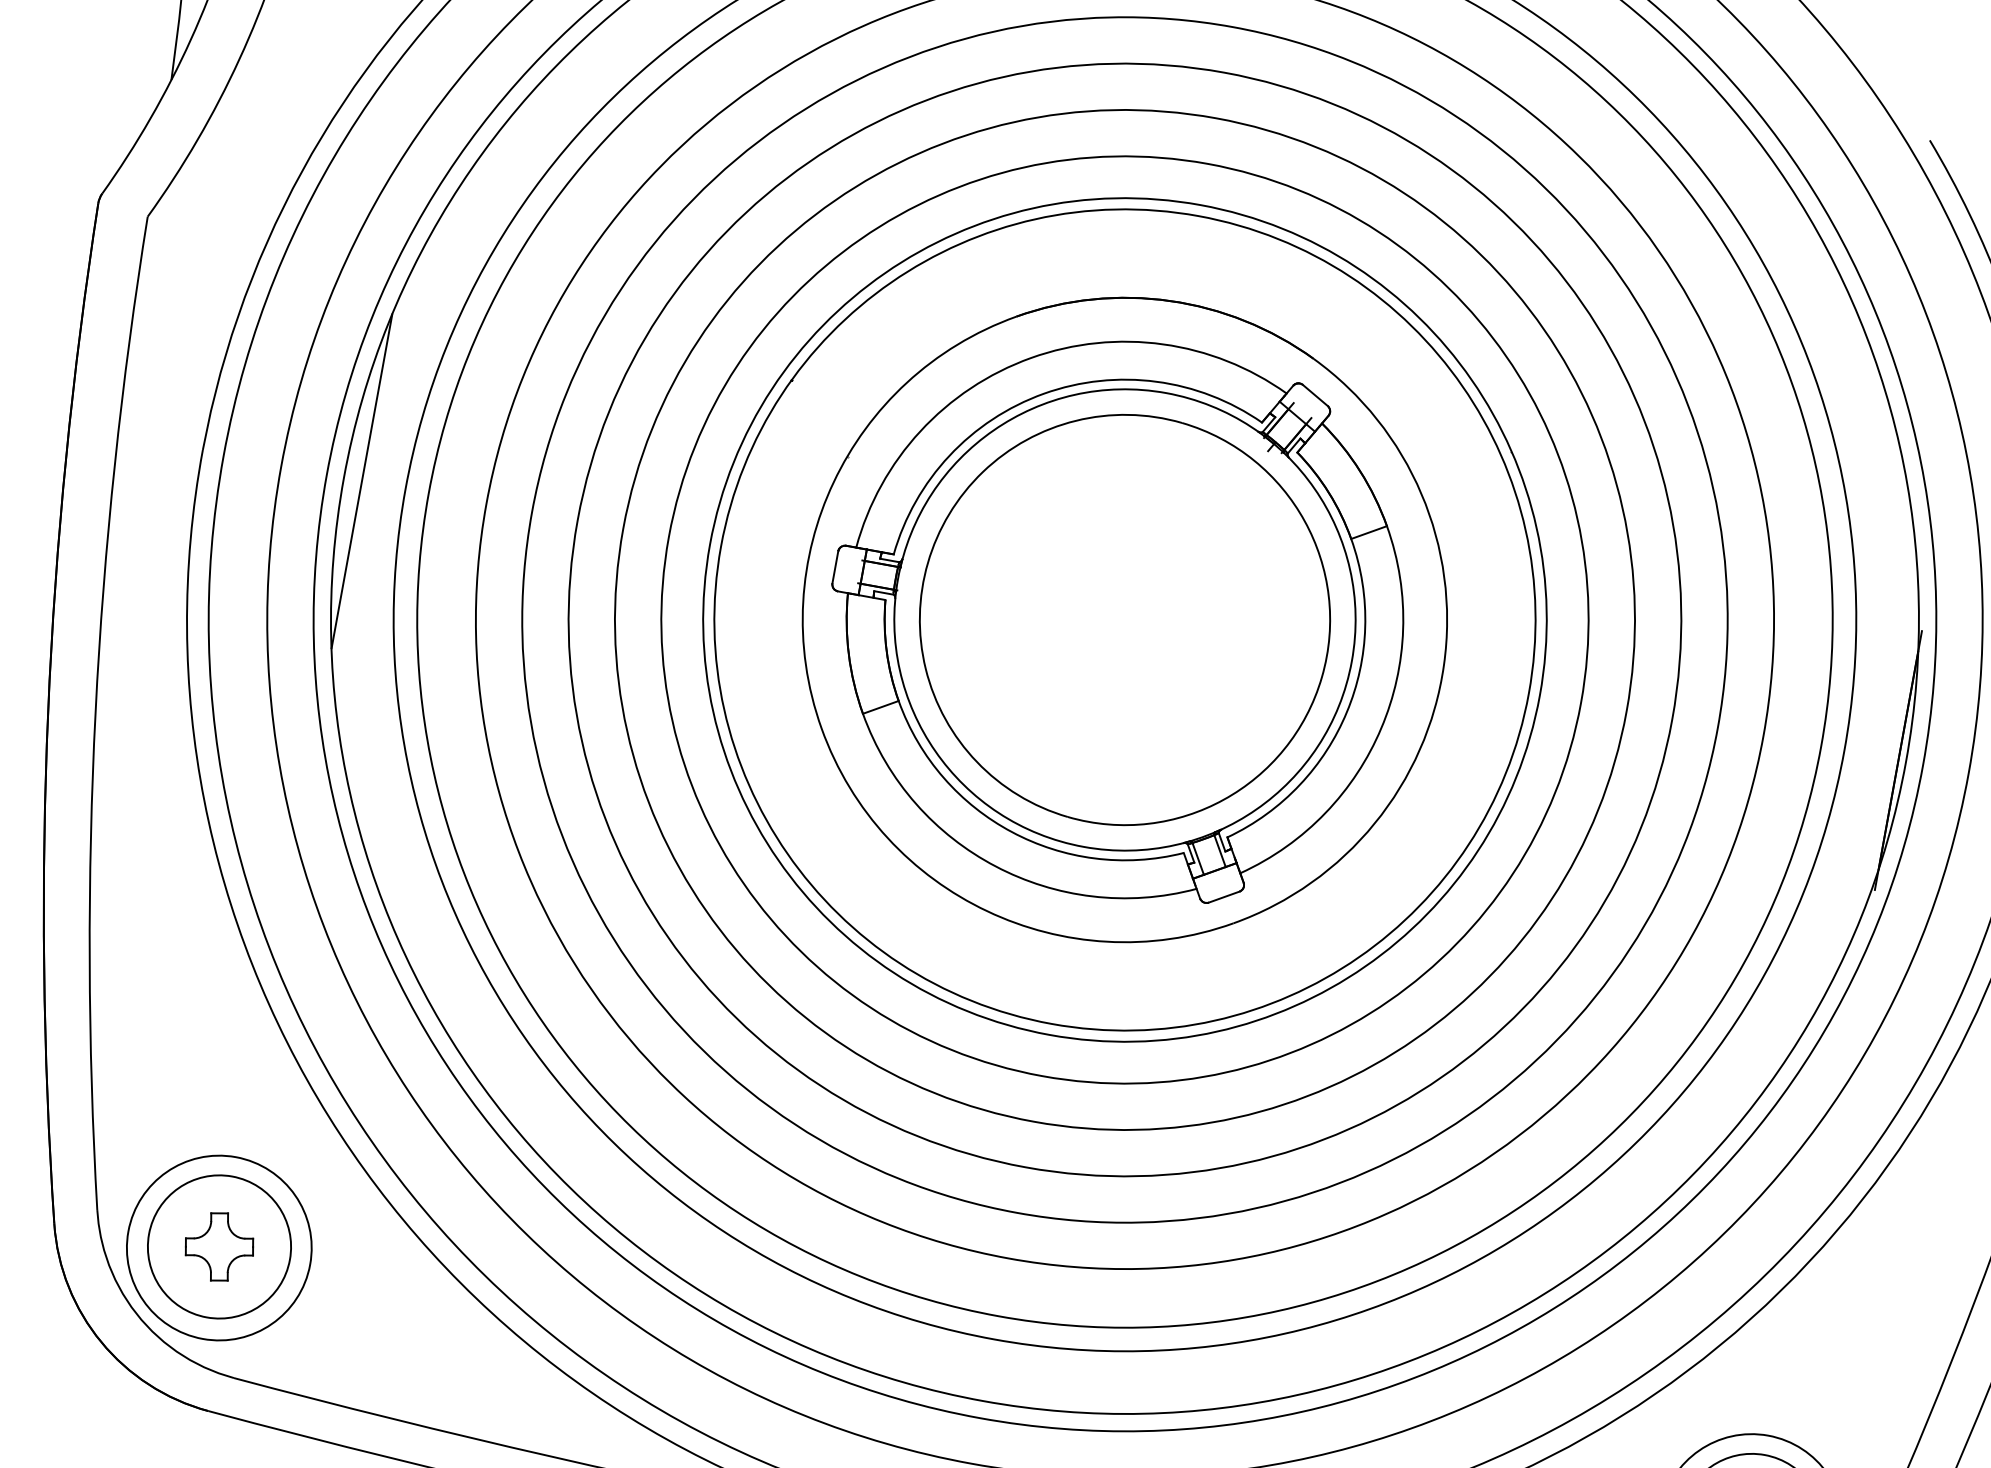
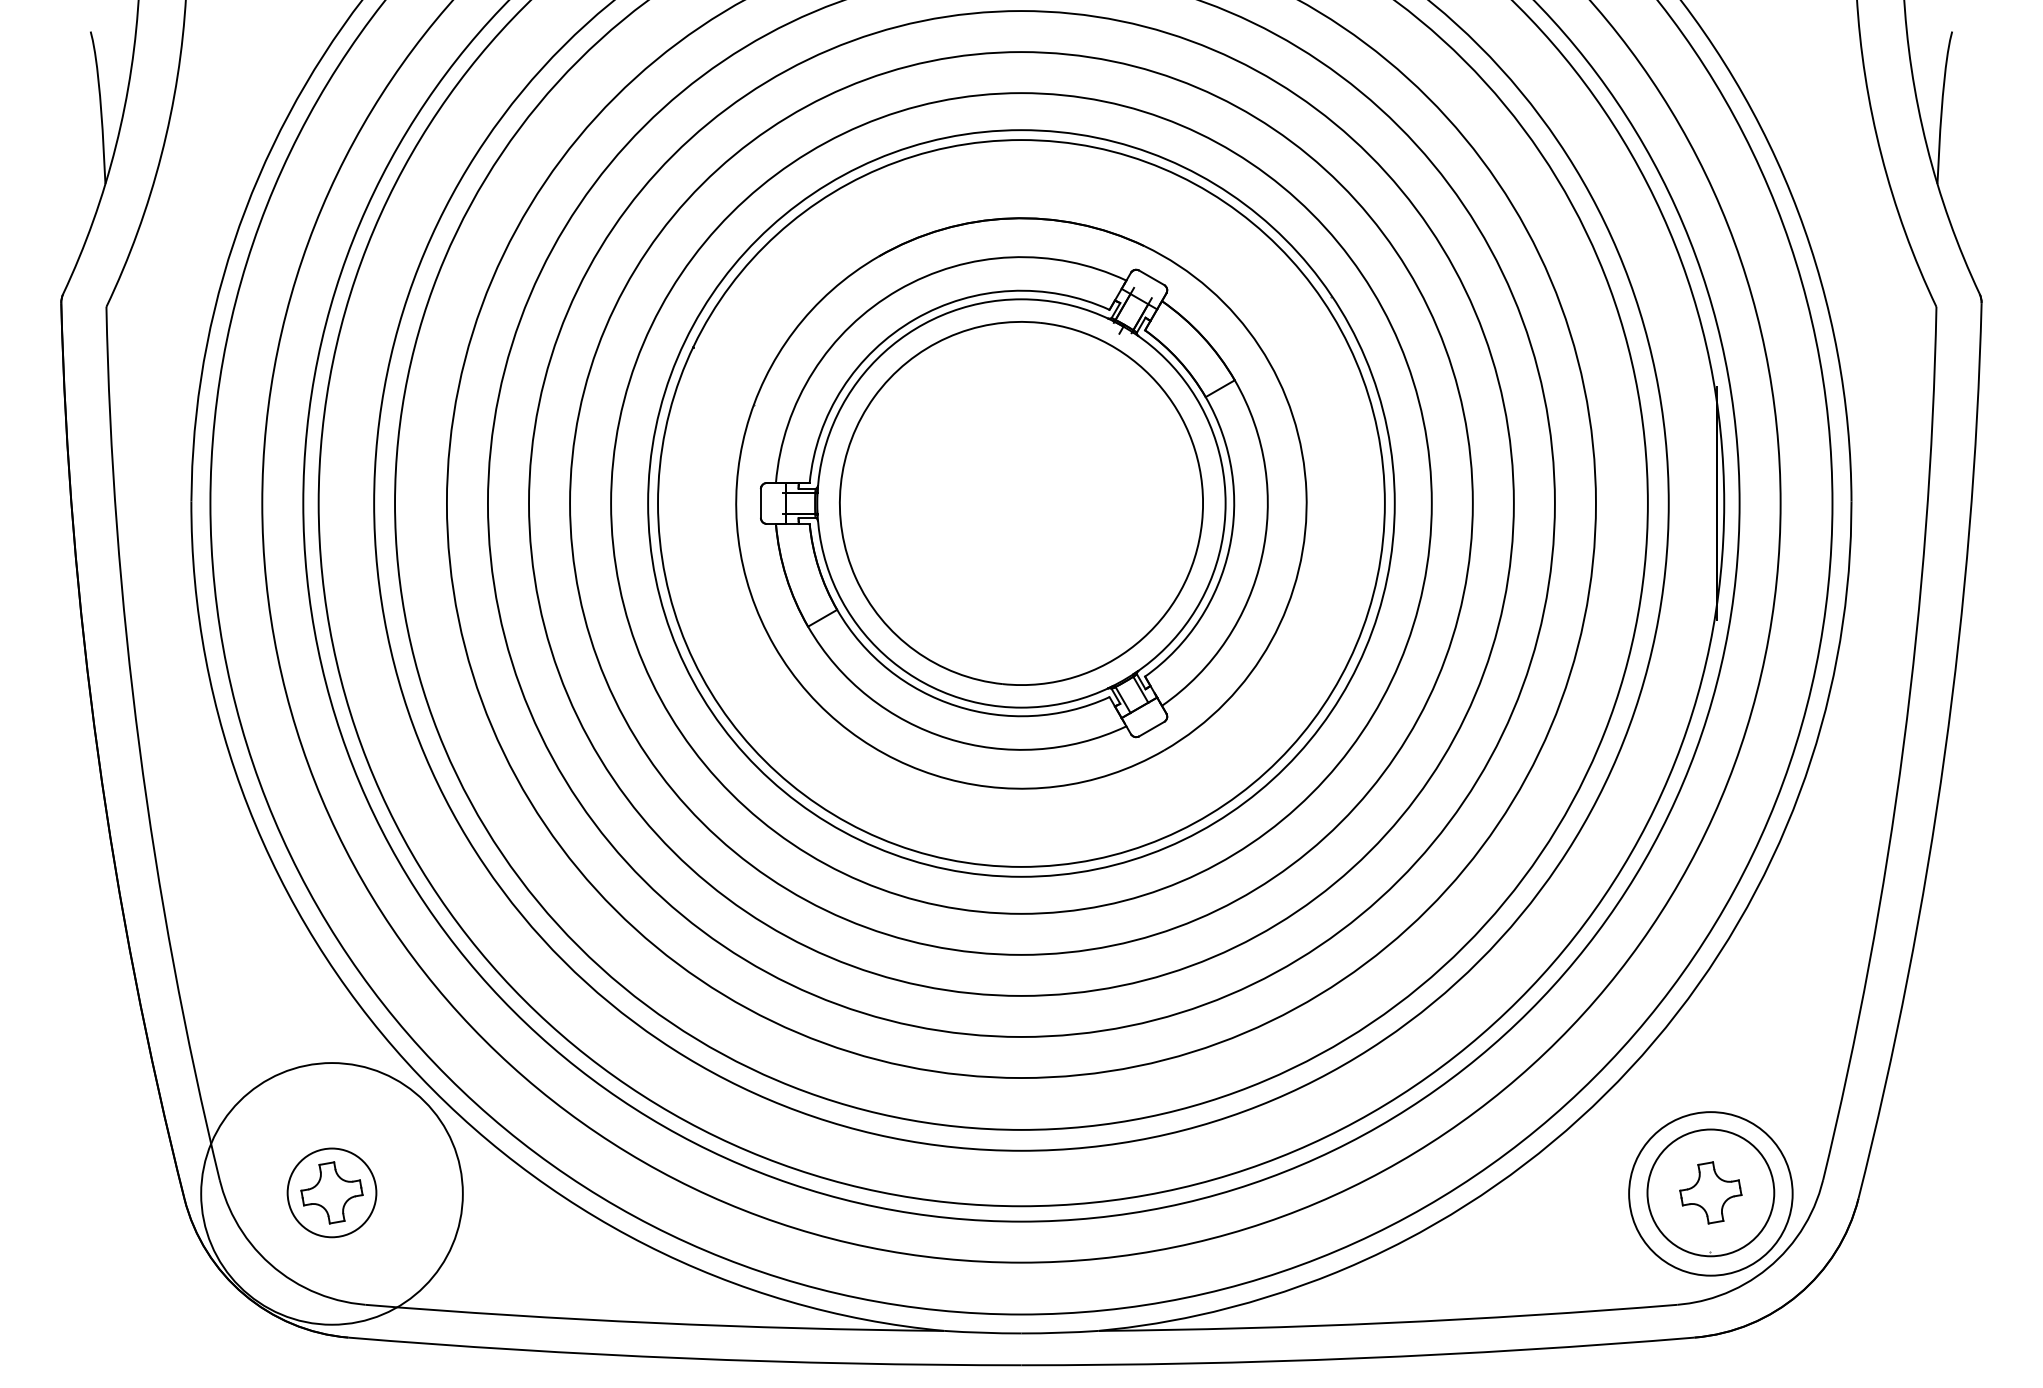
line: (361, 481) -> (334, 503), removed
circle: (218, 1246) -> (331, 1192), size x0.7
circle: (218, 1247) -> (331, 1193), size x1.6

